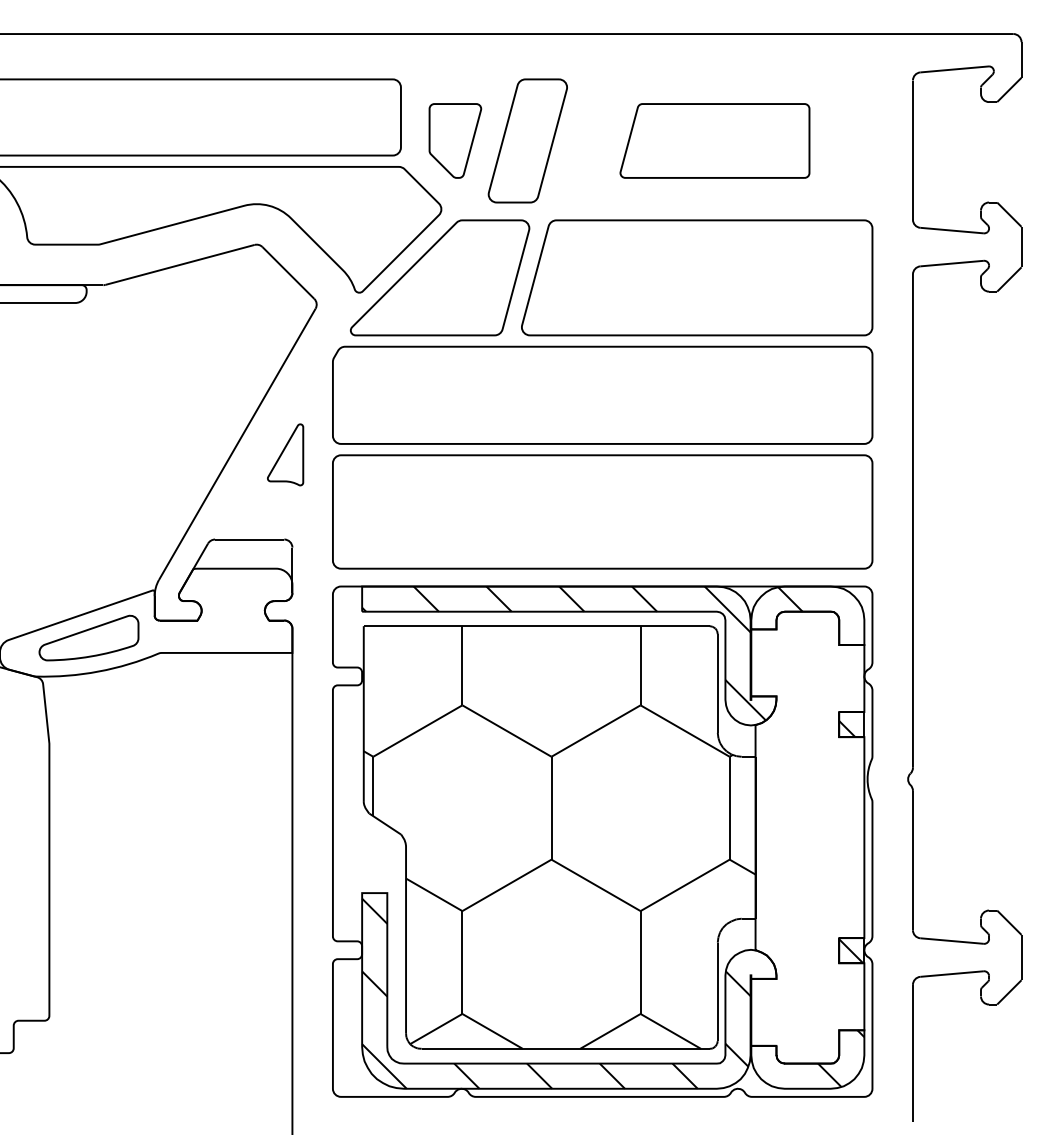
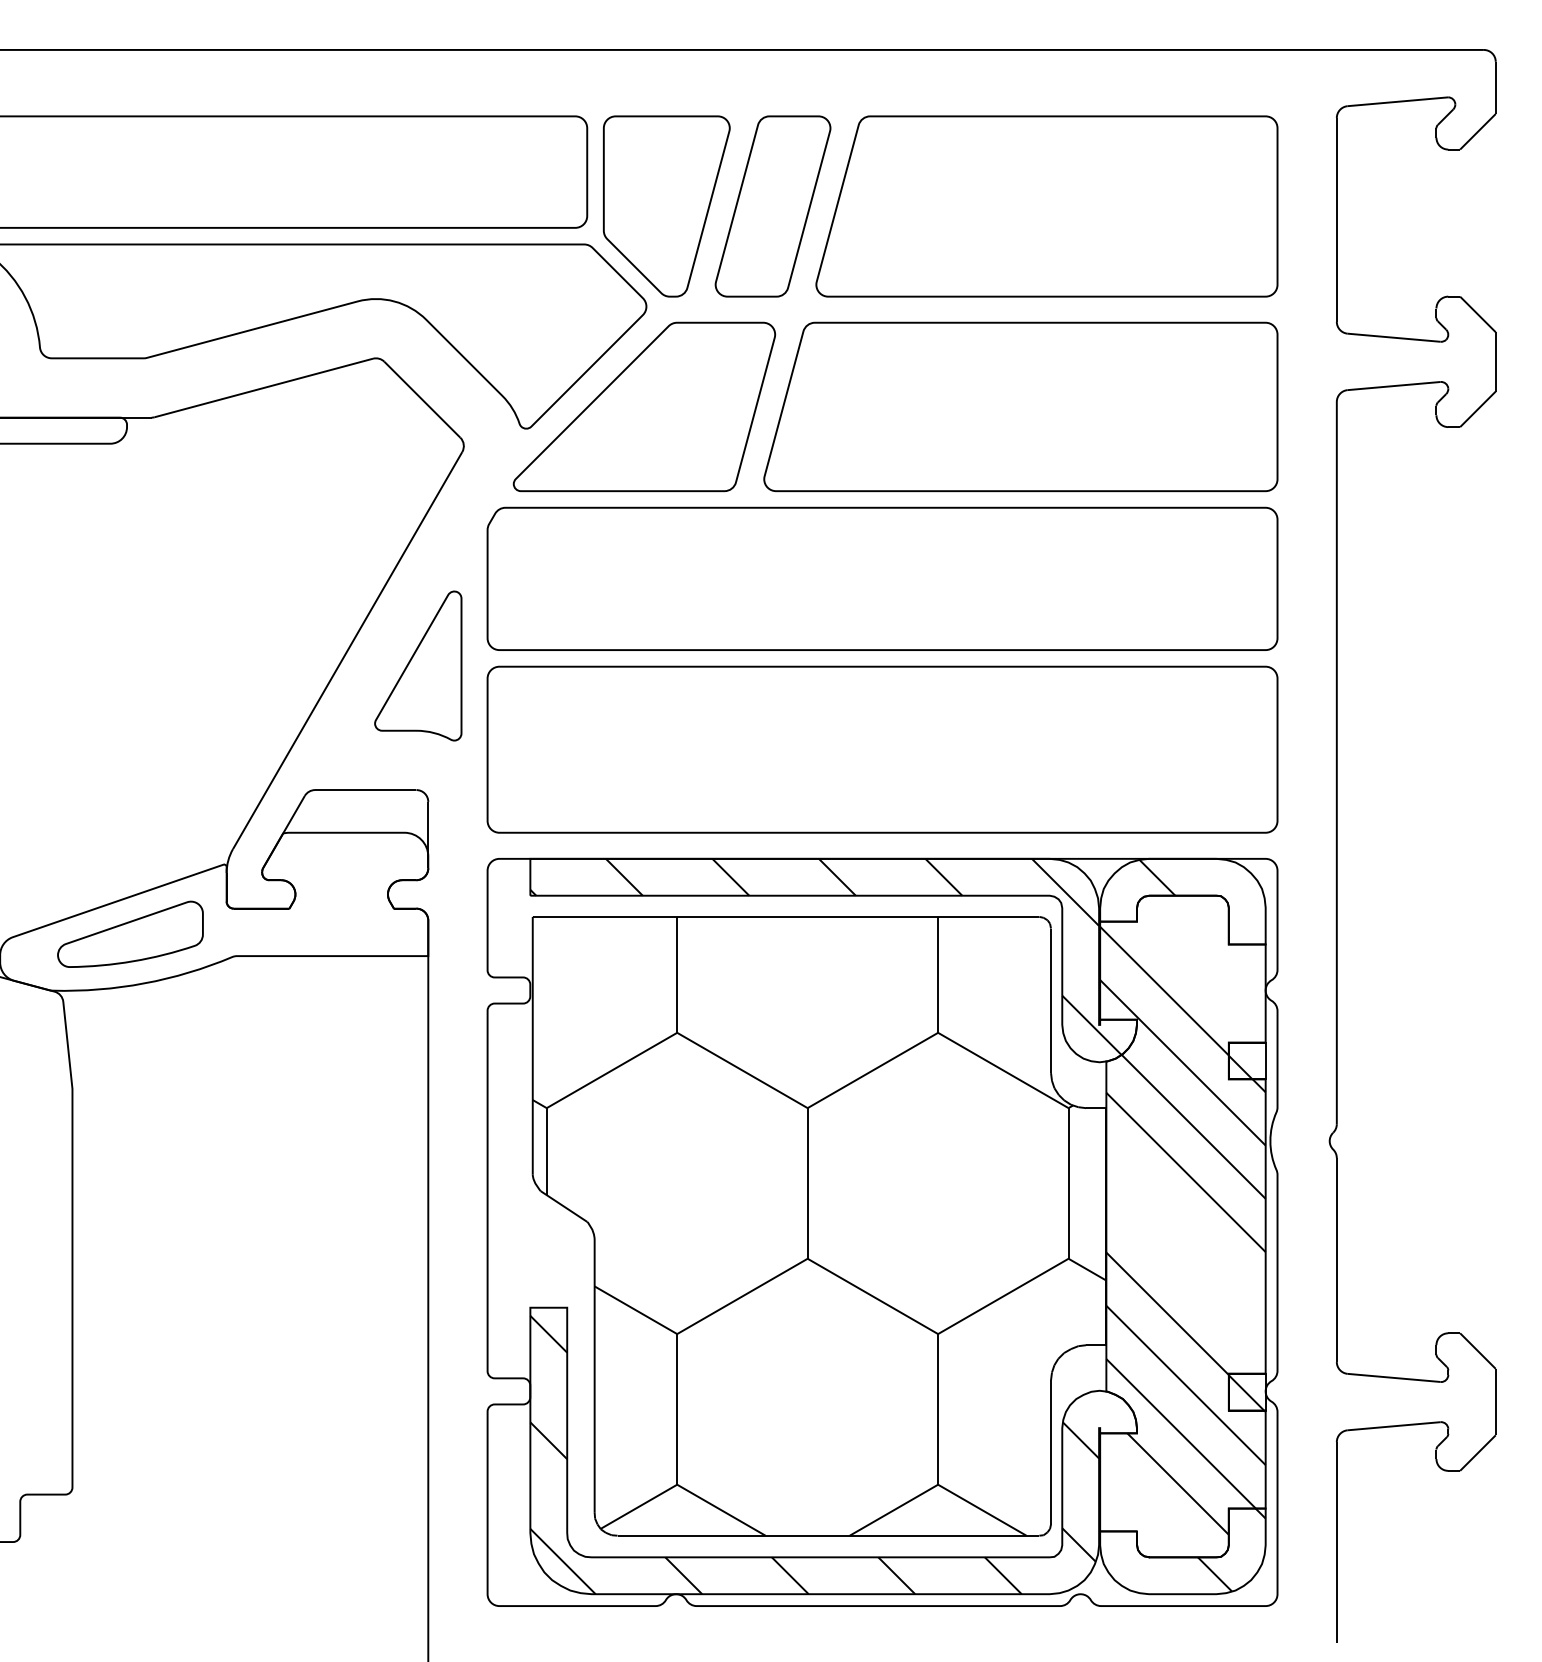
part: (455, 140) -> (667, 205), size x1.67
part: (714, 140) -> (1046, 205), size x1.67
part: (285, 454) -> (418, 665), size x1.67
hatch: (807, 840) -> (1182, 1230), added

